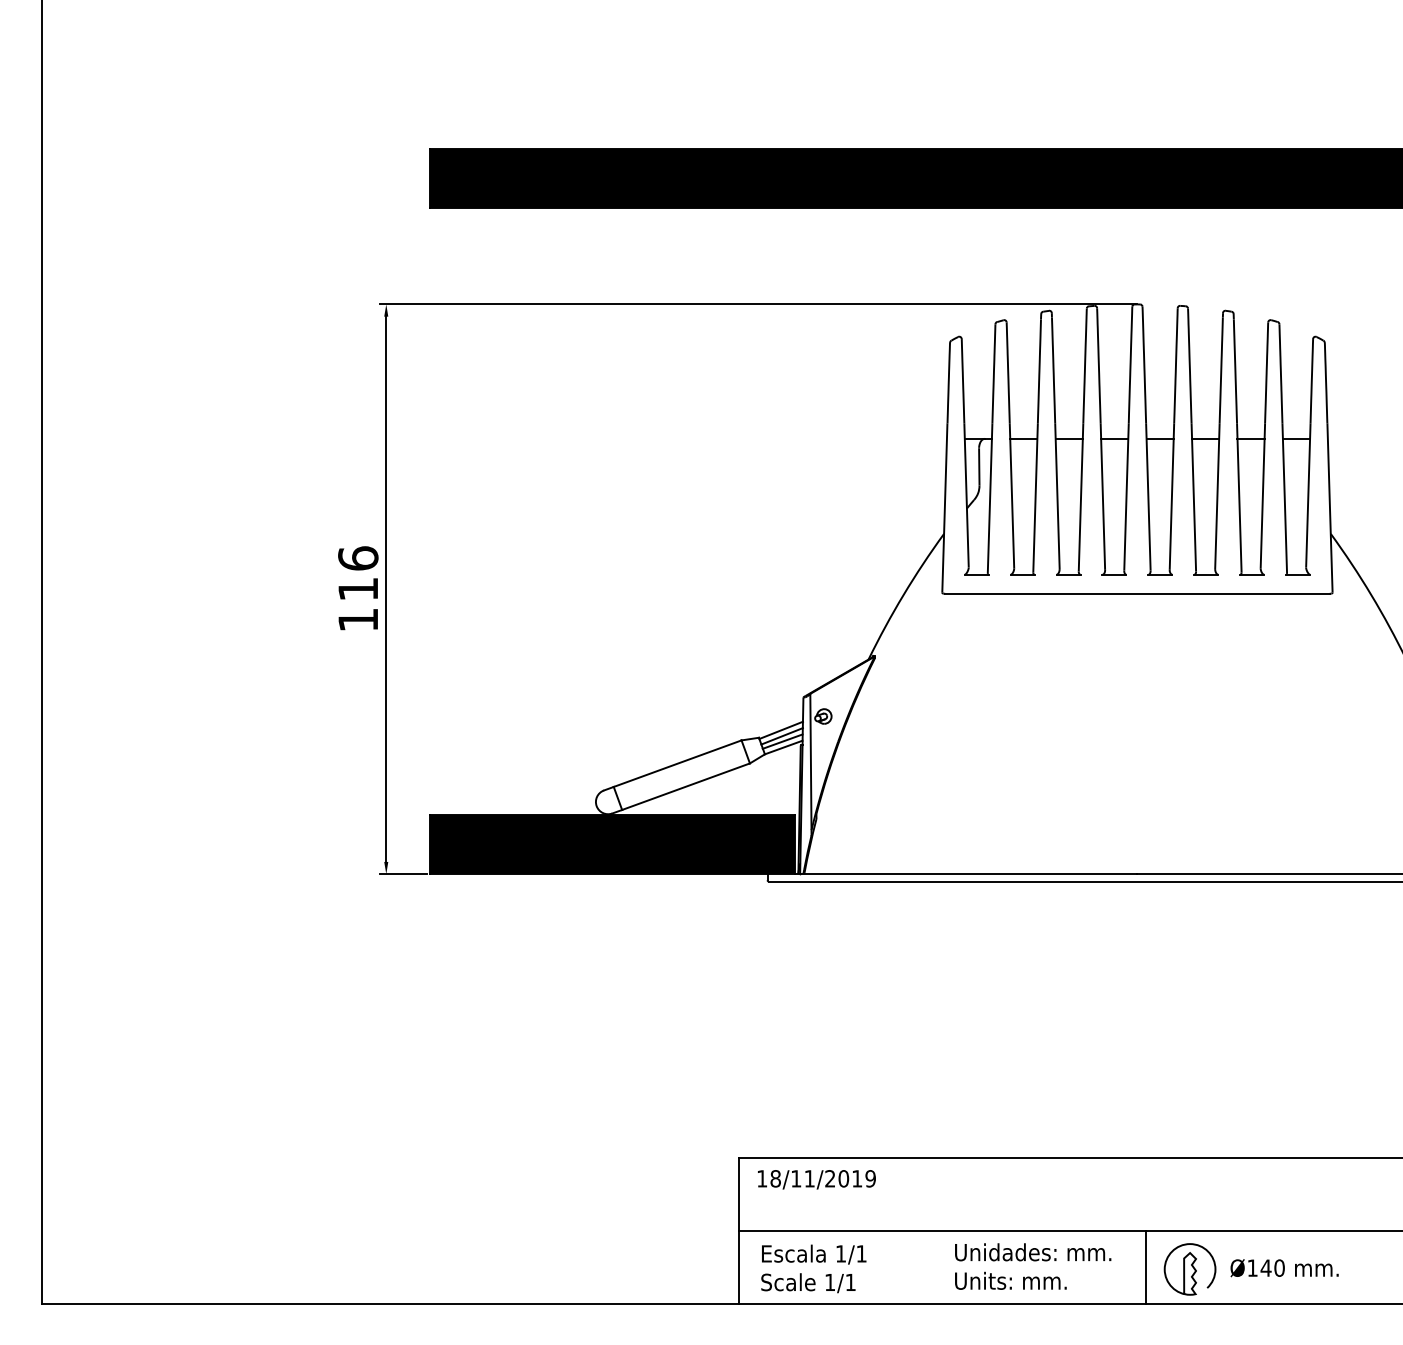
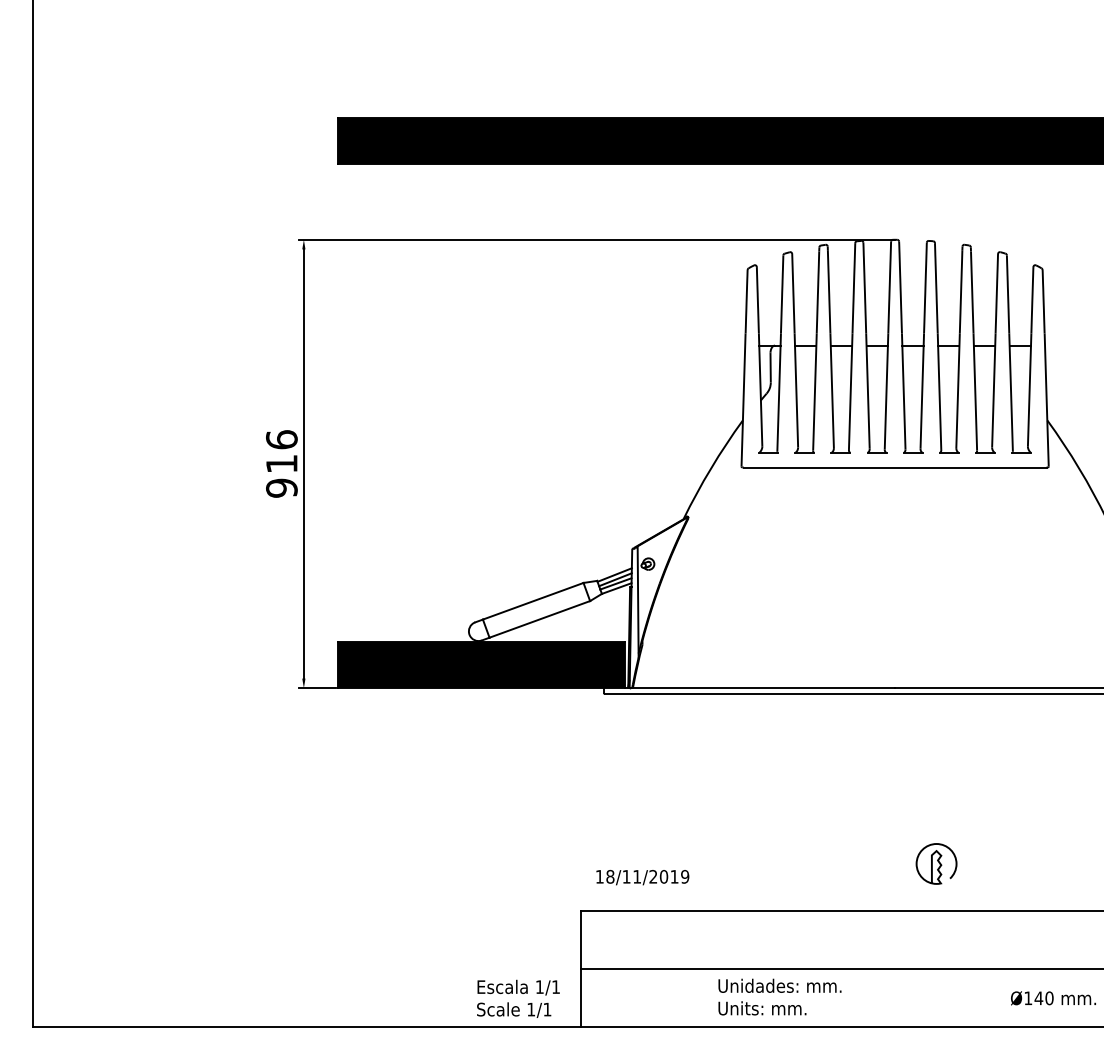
text: (358, 620) -> (282, 488), 116 -> 916
text: (816, 1179) -> (642, 877), moved
text: (1033, 1266) -> (780, 997), moved
curve: (1191, 1266) -> (937, 861), moved
line: (1145, 1267) -> (901, 997), removed
text: (813, 1268) -> (518, 998), moved
text: (1284, 1268) -> (1053, 998), moved

